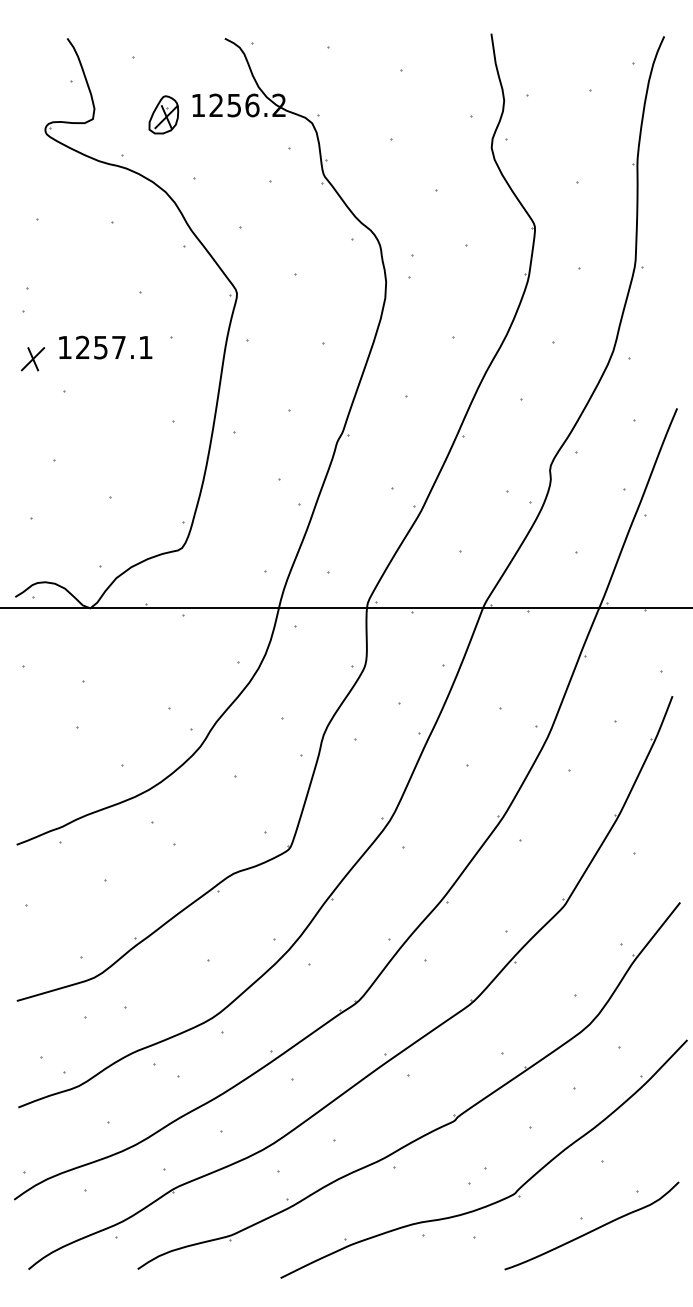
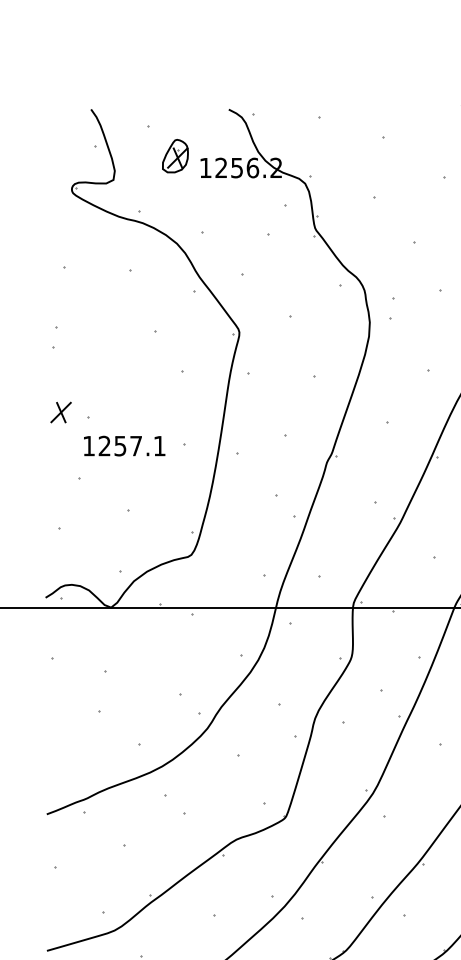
part: (163, 114) -> (175, 155), moved
part: (105, 347) -> (124, 446), moved
part: (32, 359) -> (60, 412), moved

